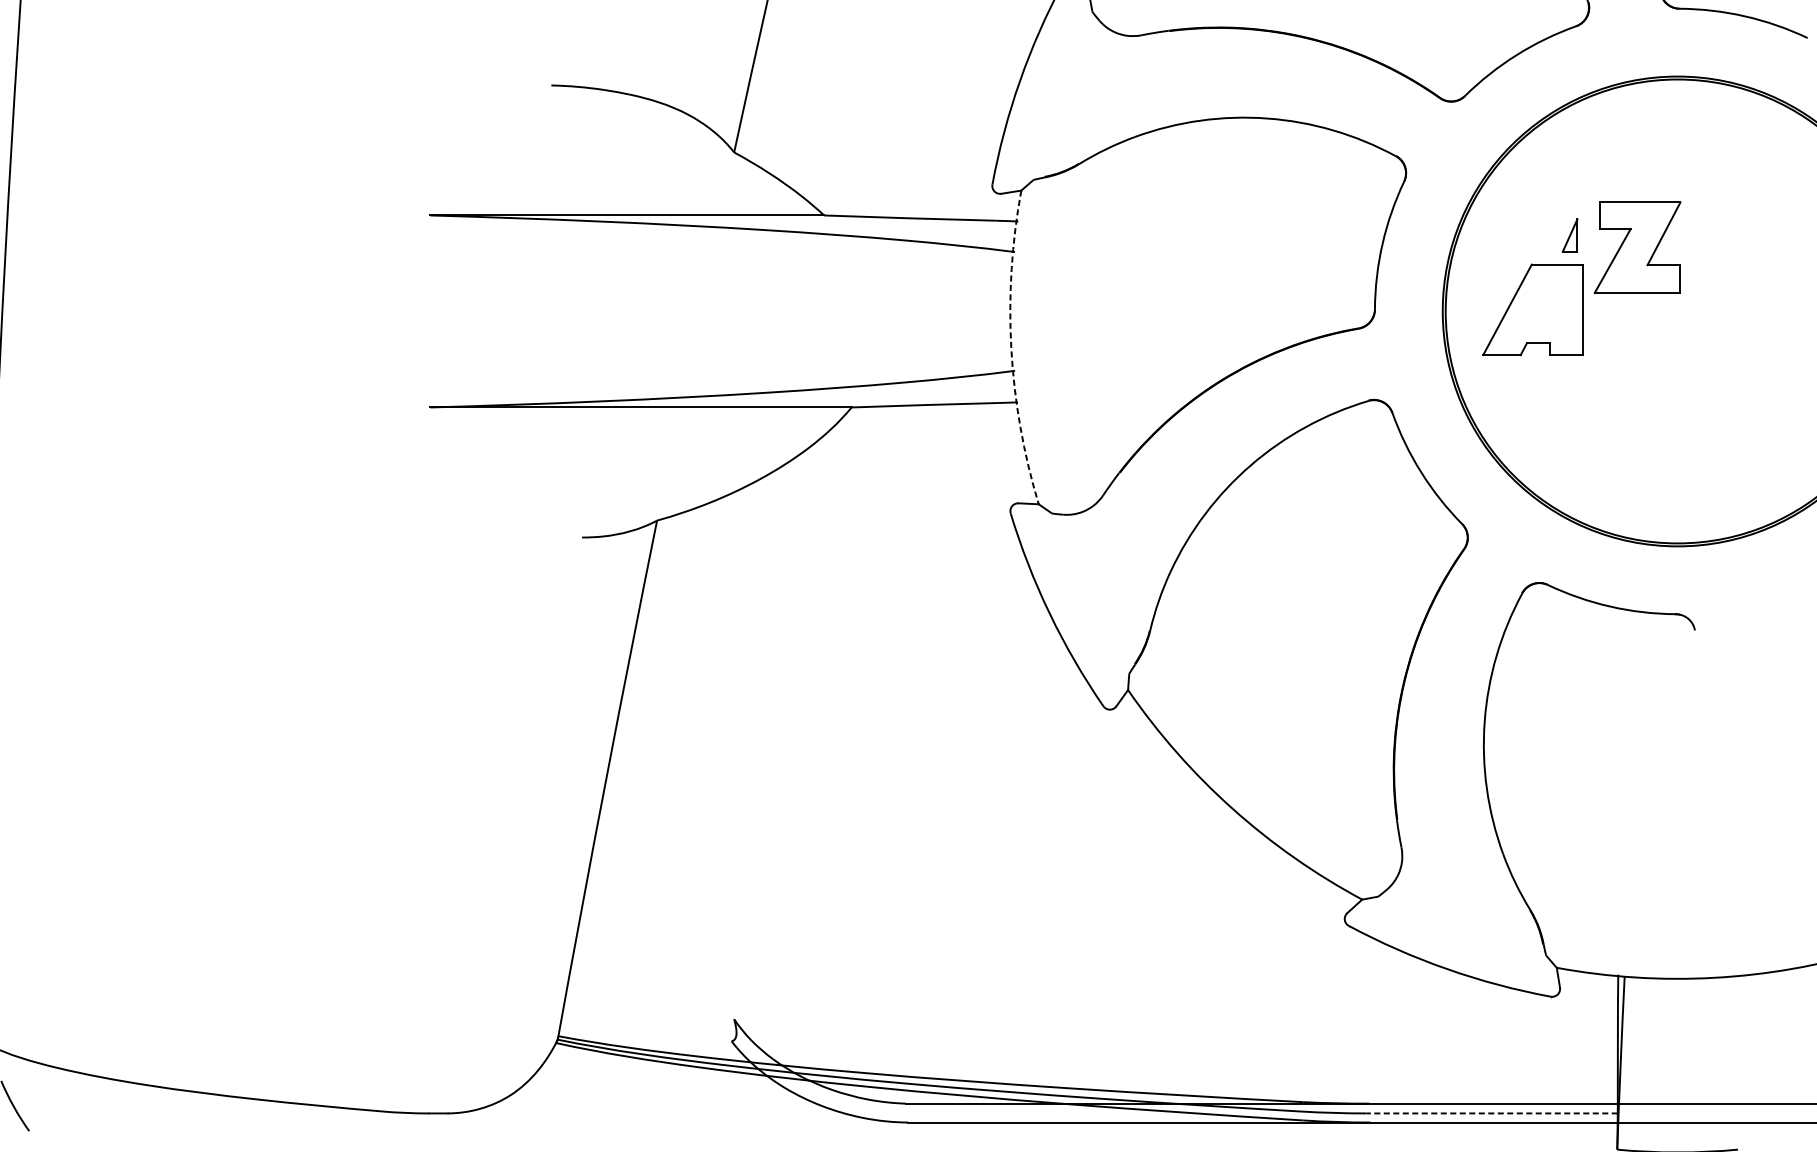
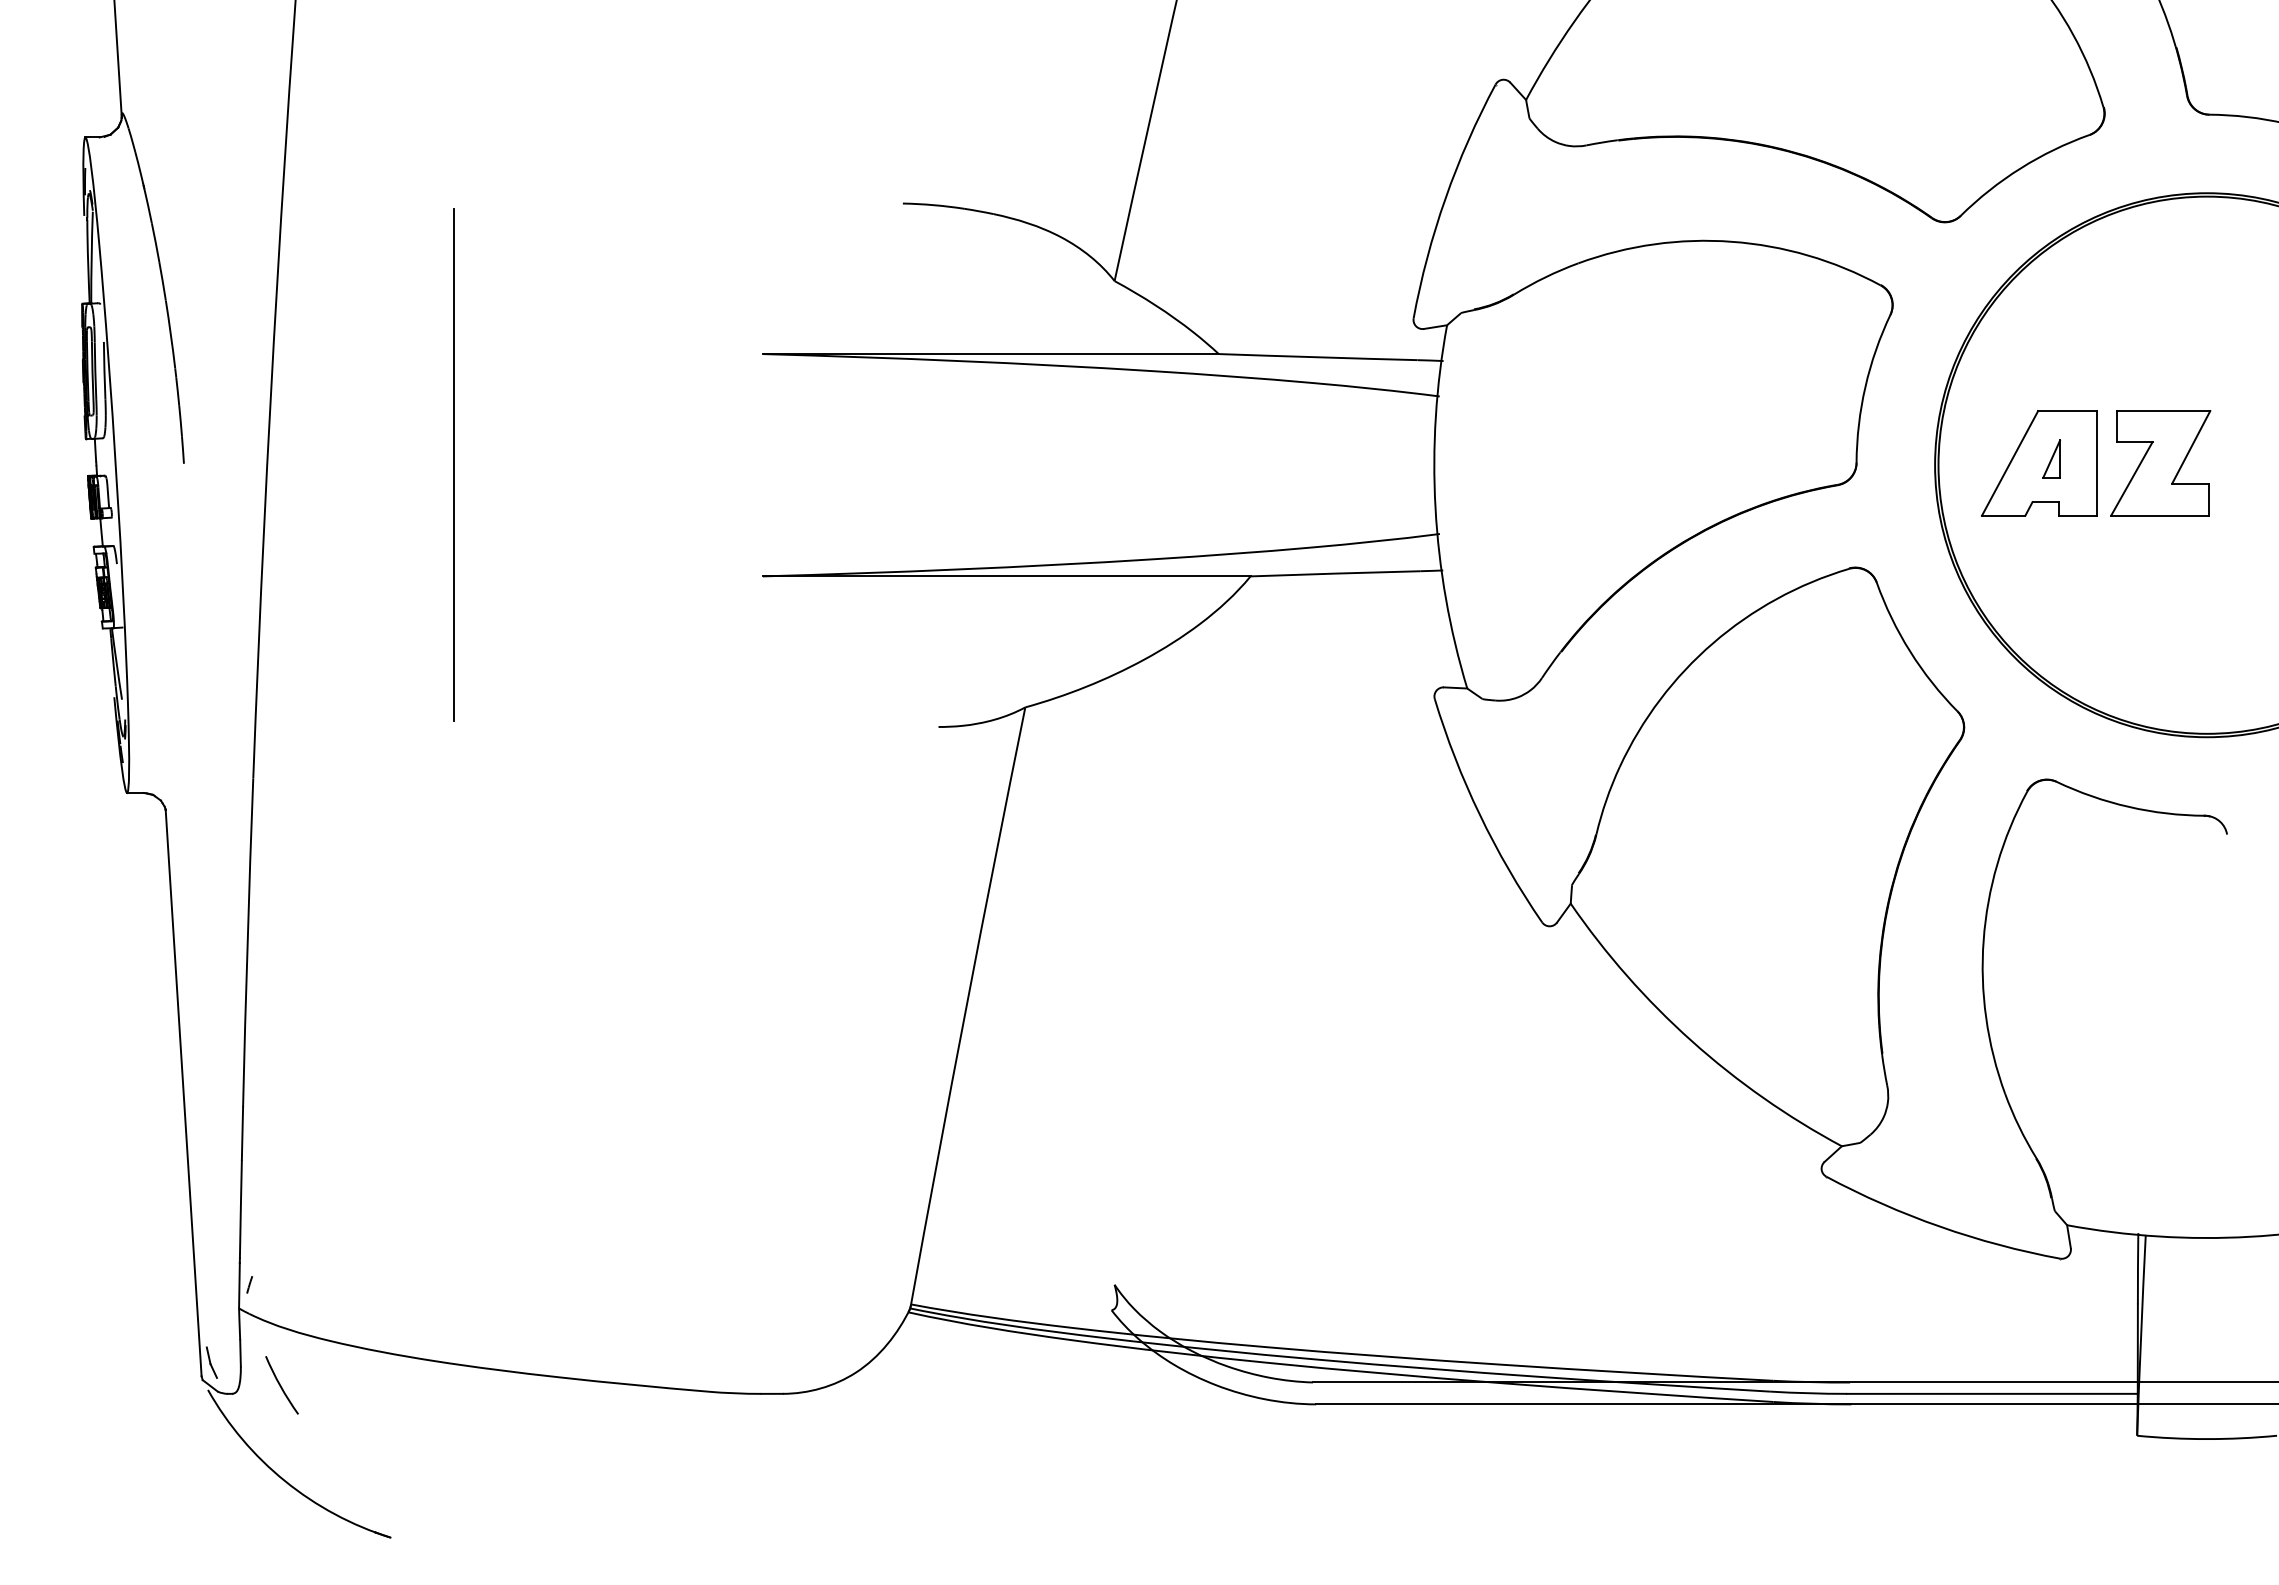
part: (1570, 234) -> (2051, 458), moved
part: (1637, 247) -> (2160, 463), moved
line: (164, 311) -> (454, 465), added
arc: (1011, 348) -> (1435, 508), dashed -> solid
line: (1491, 1113) -> (1991, 1393), dashed -> solid

